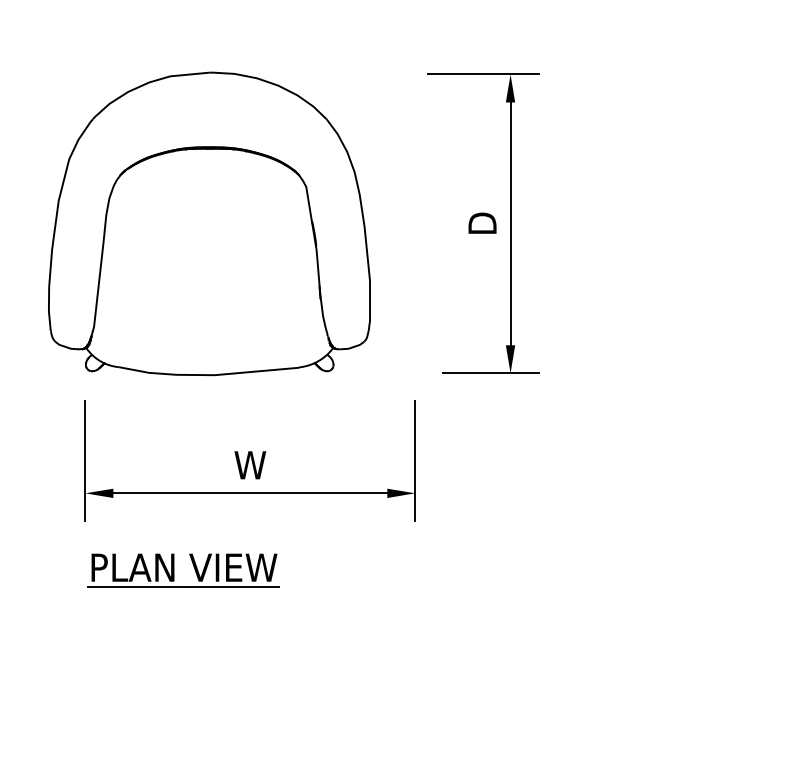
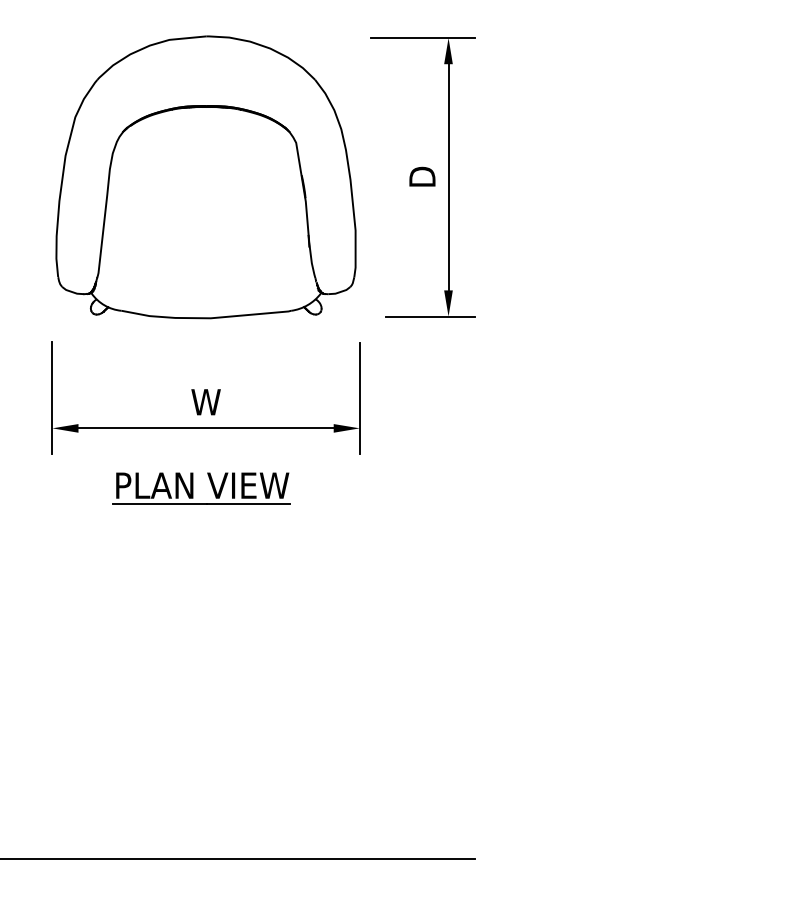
part: (208, 224) -> (205, 177), moved
part: (174, 570) -> (193, 488), moved

